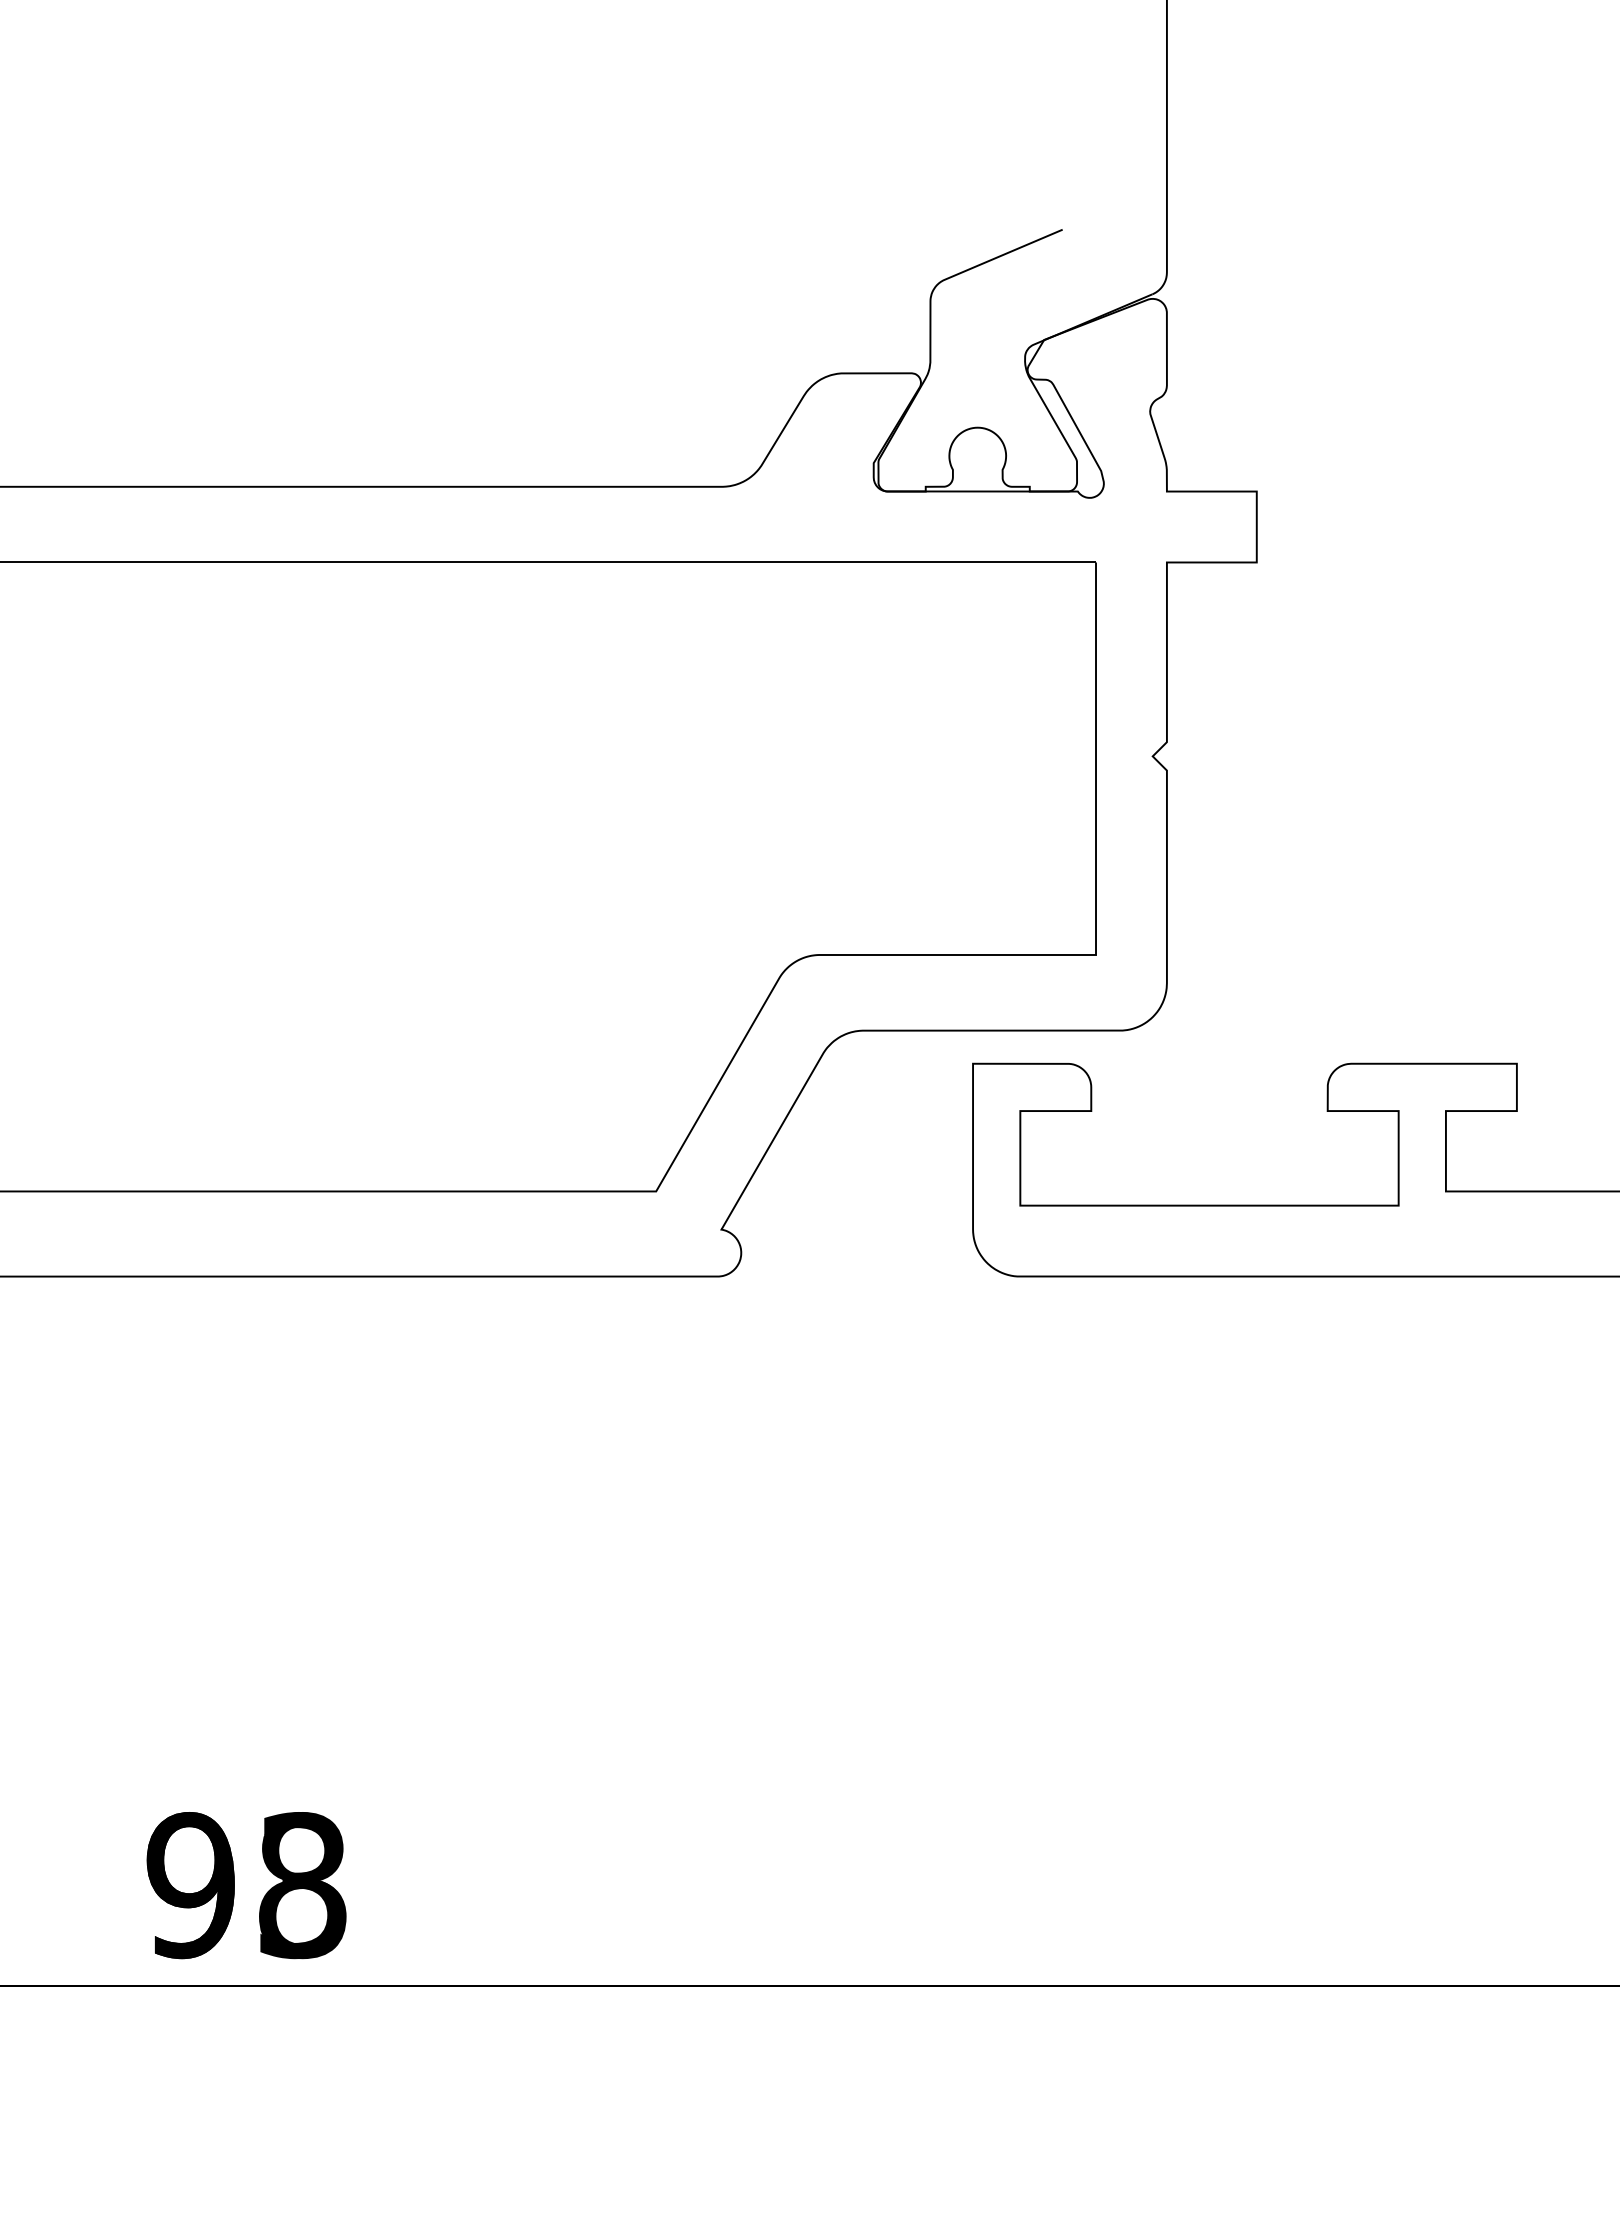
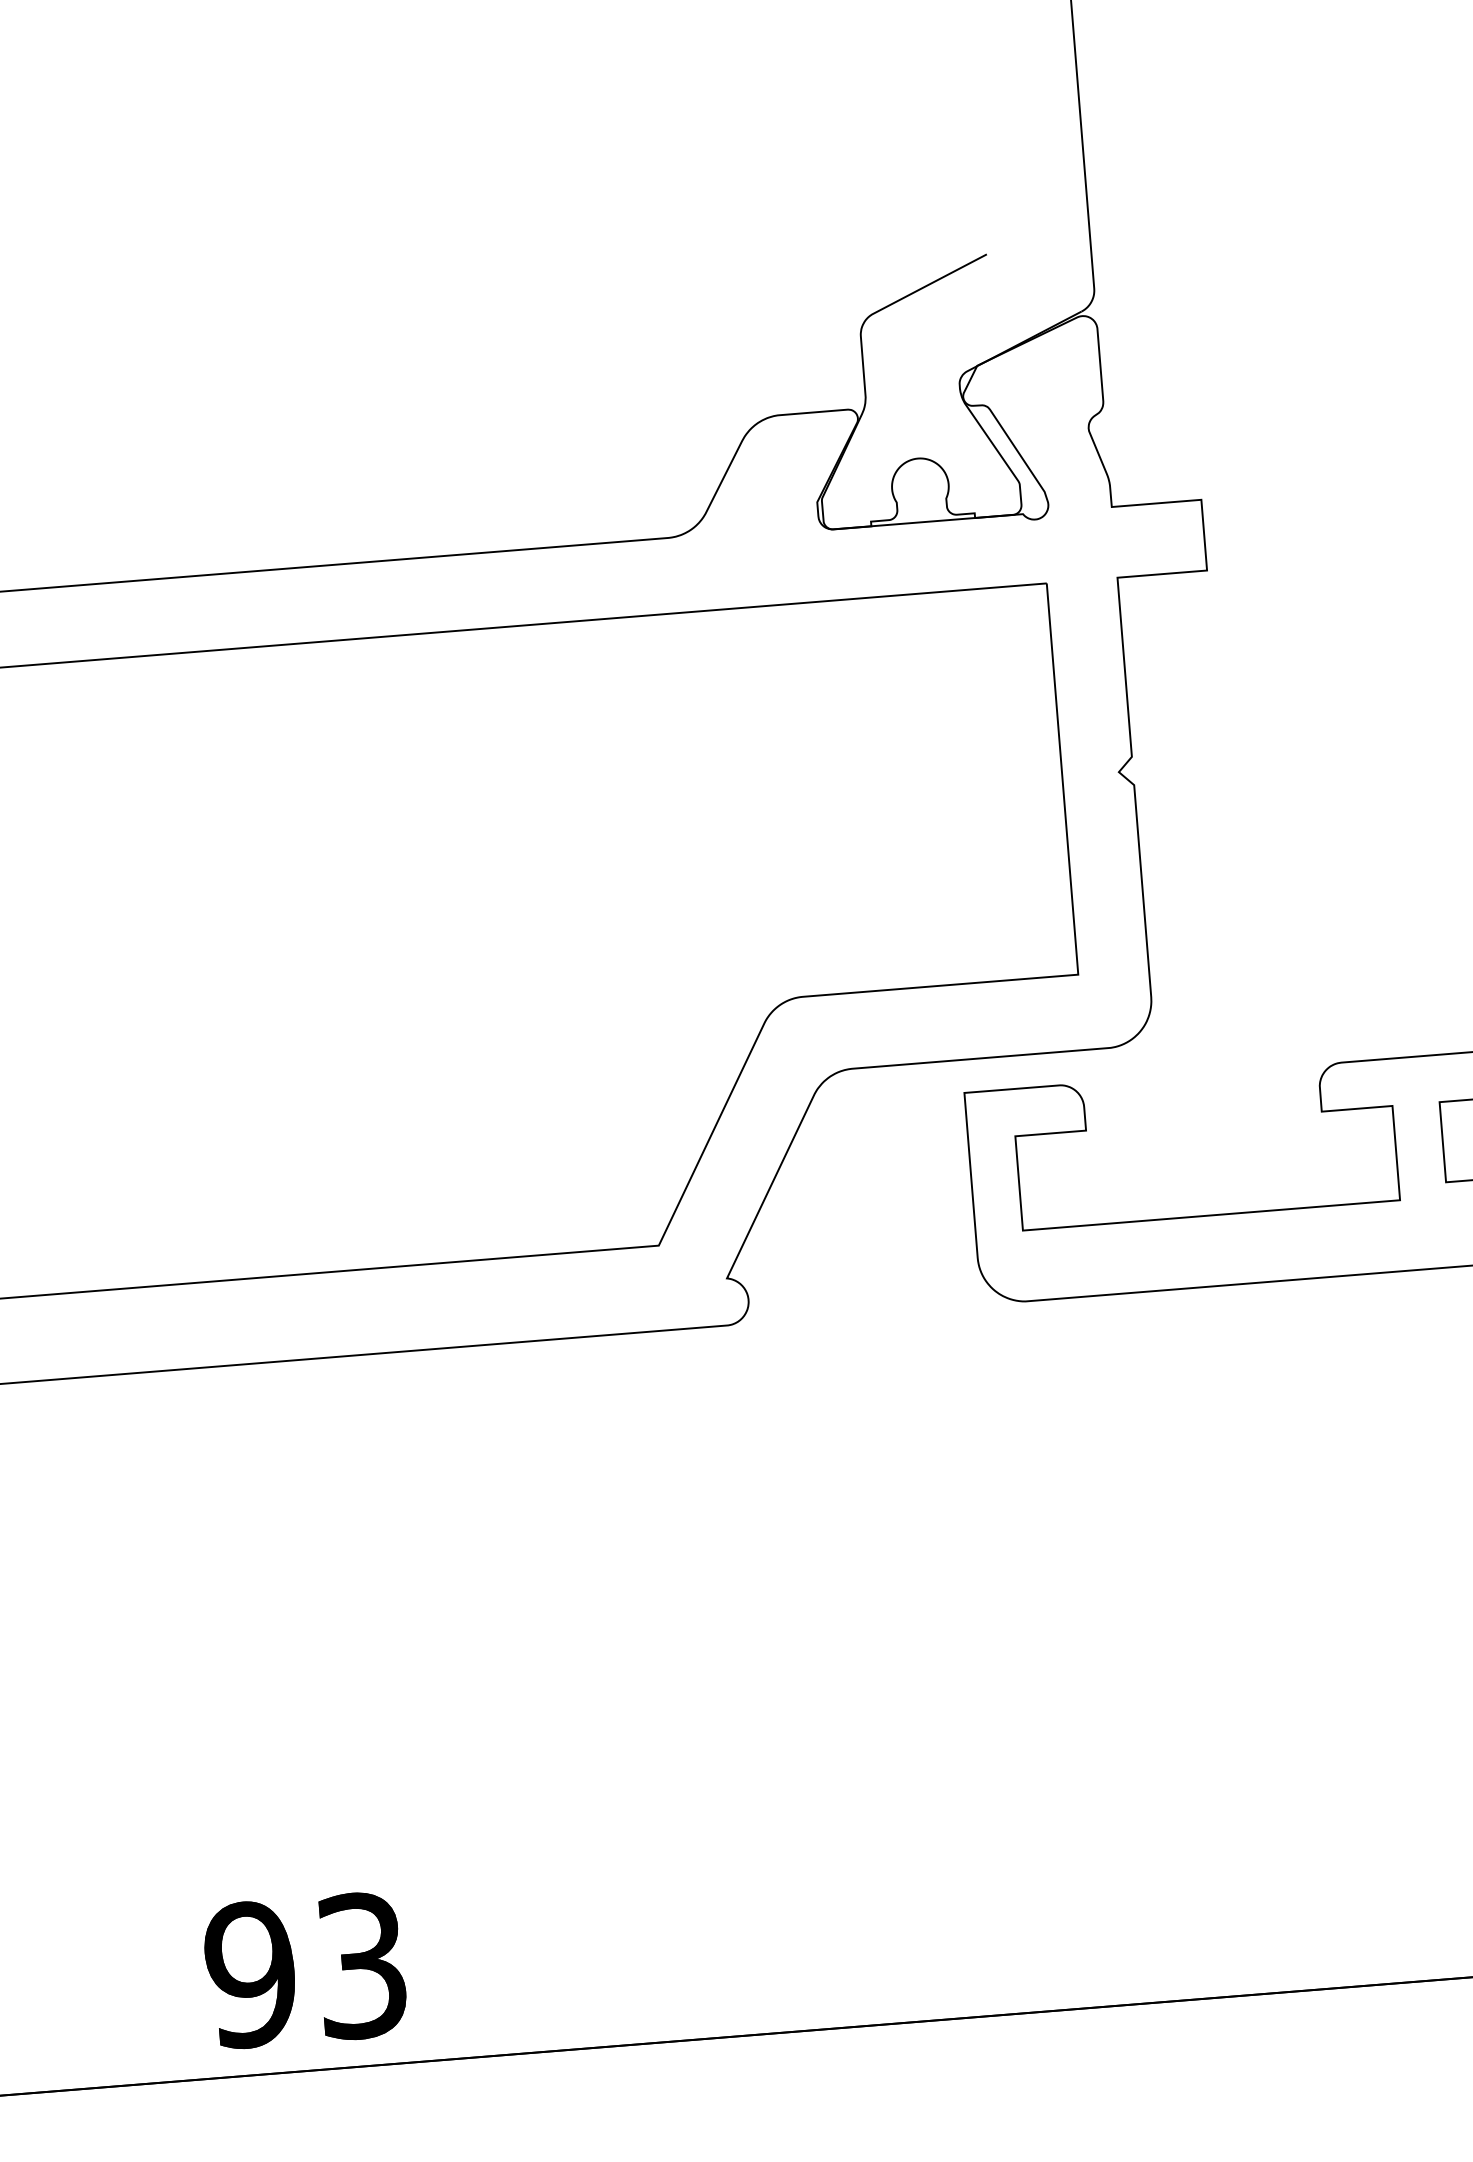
text: (302, 1885) -> (361, 1965), 98 -> 93

